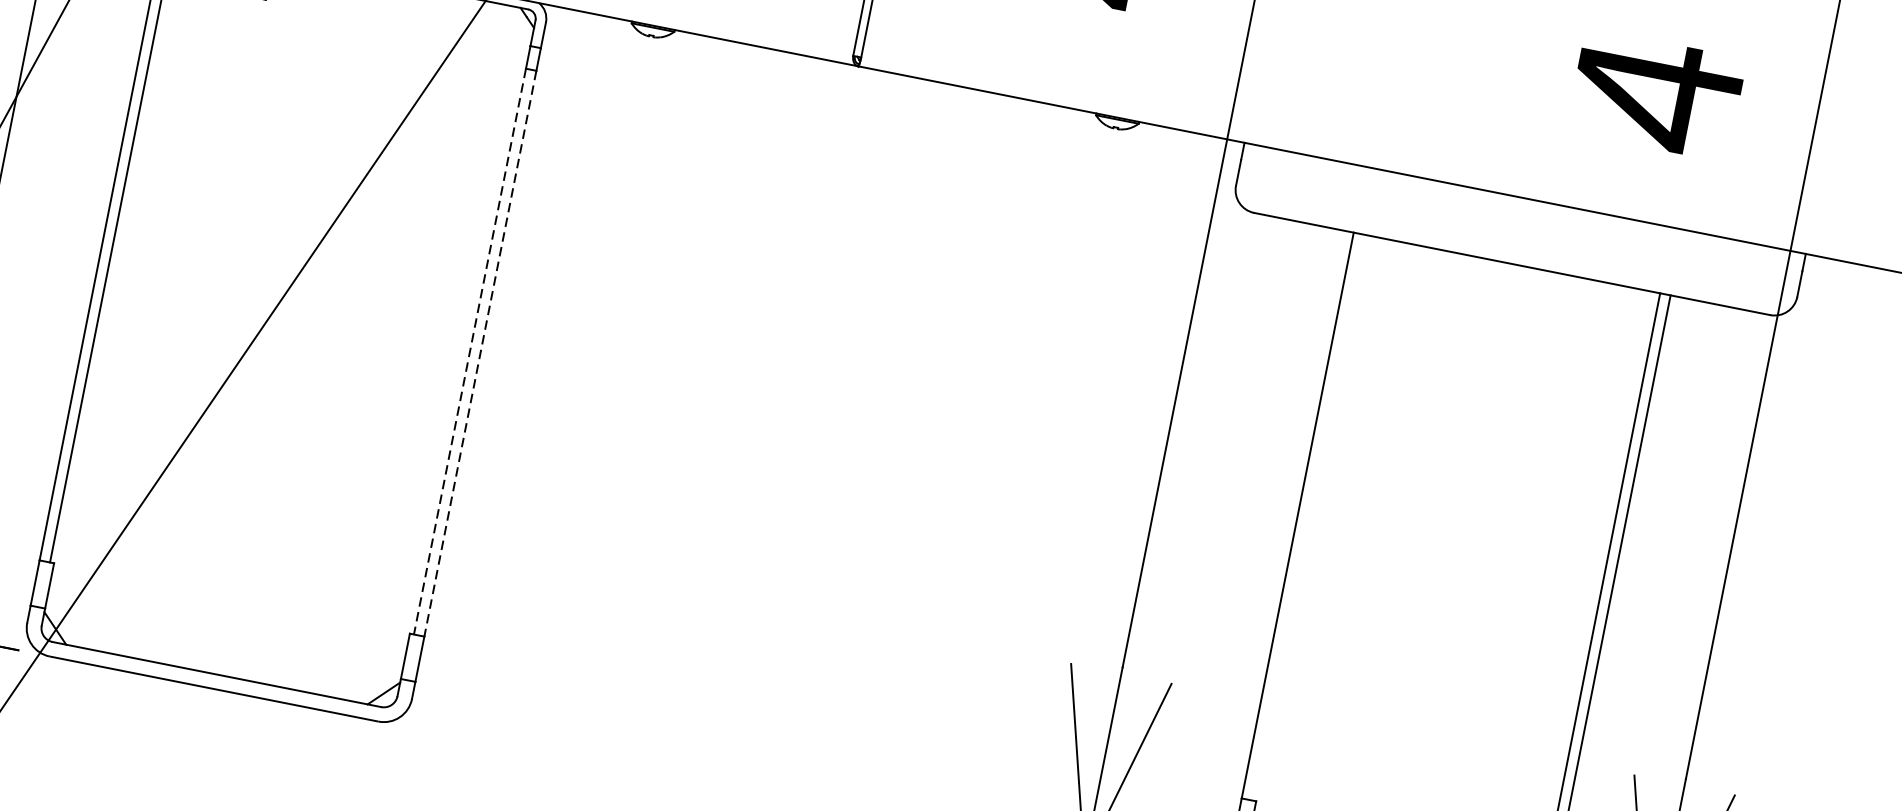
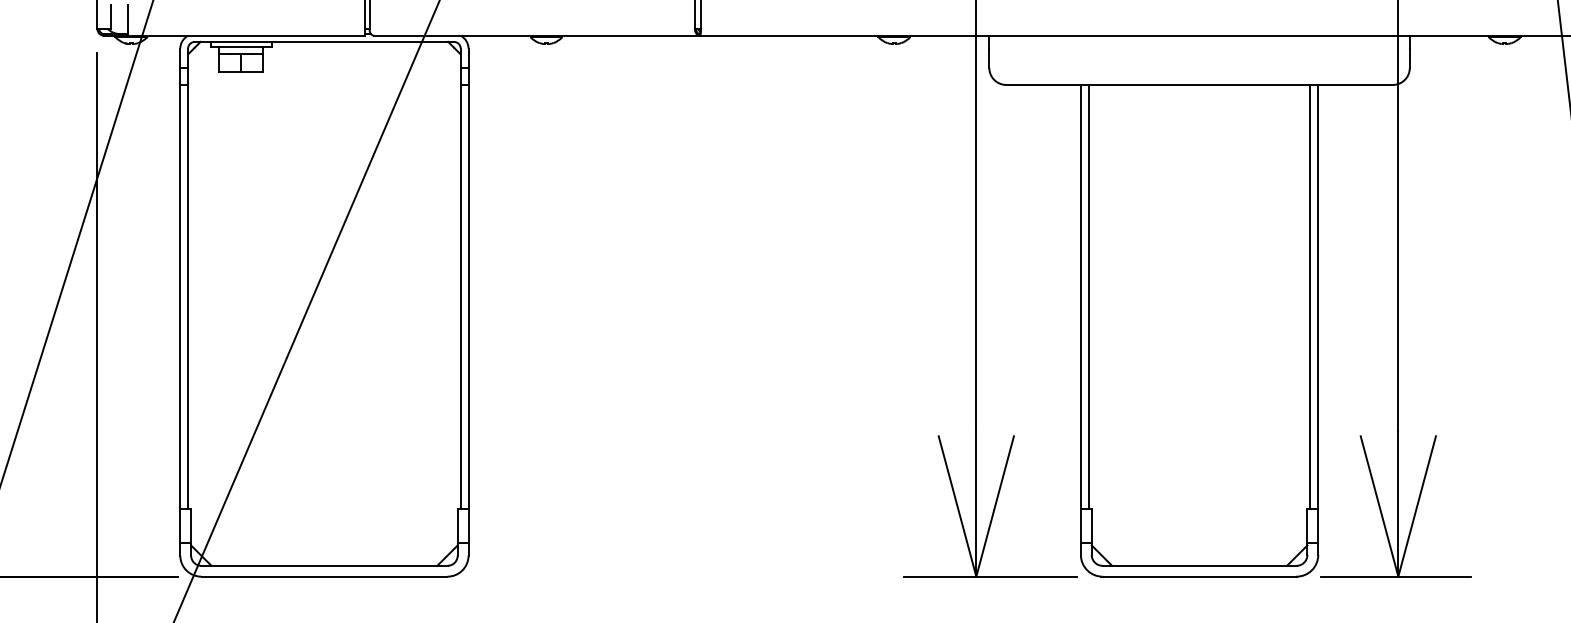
line: (469, 351) -> (460, 296), dashed -> solid
line: (480, 353) -> (468, 296), dashed -> solid
line: (1308, 517) -> (1088, 296), added

